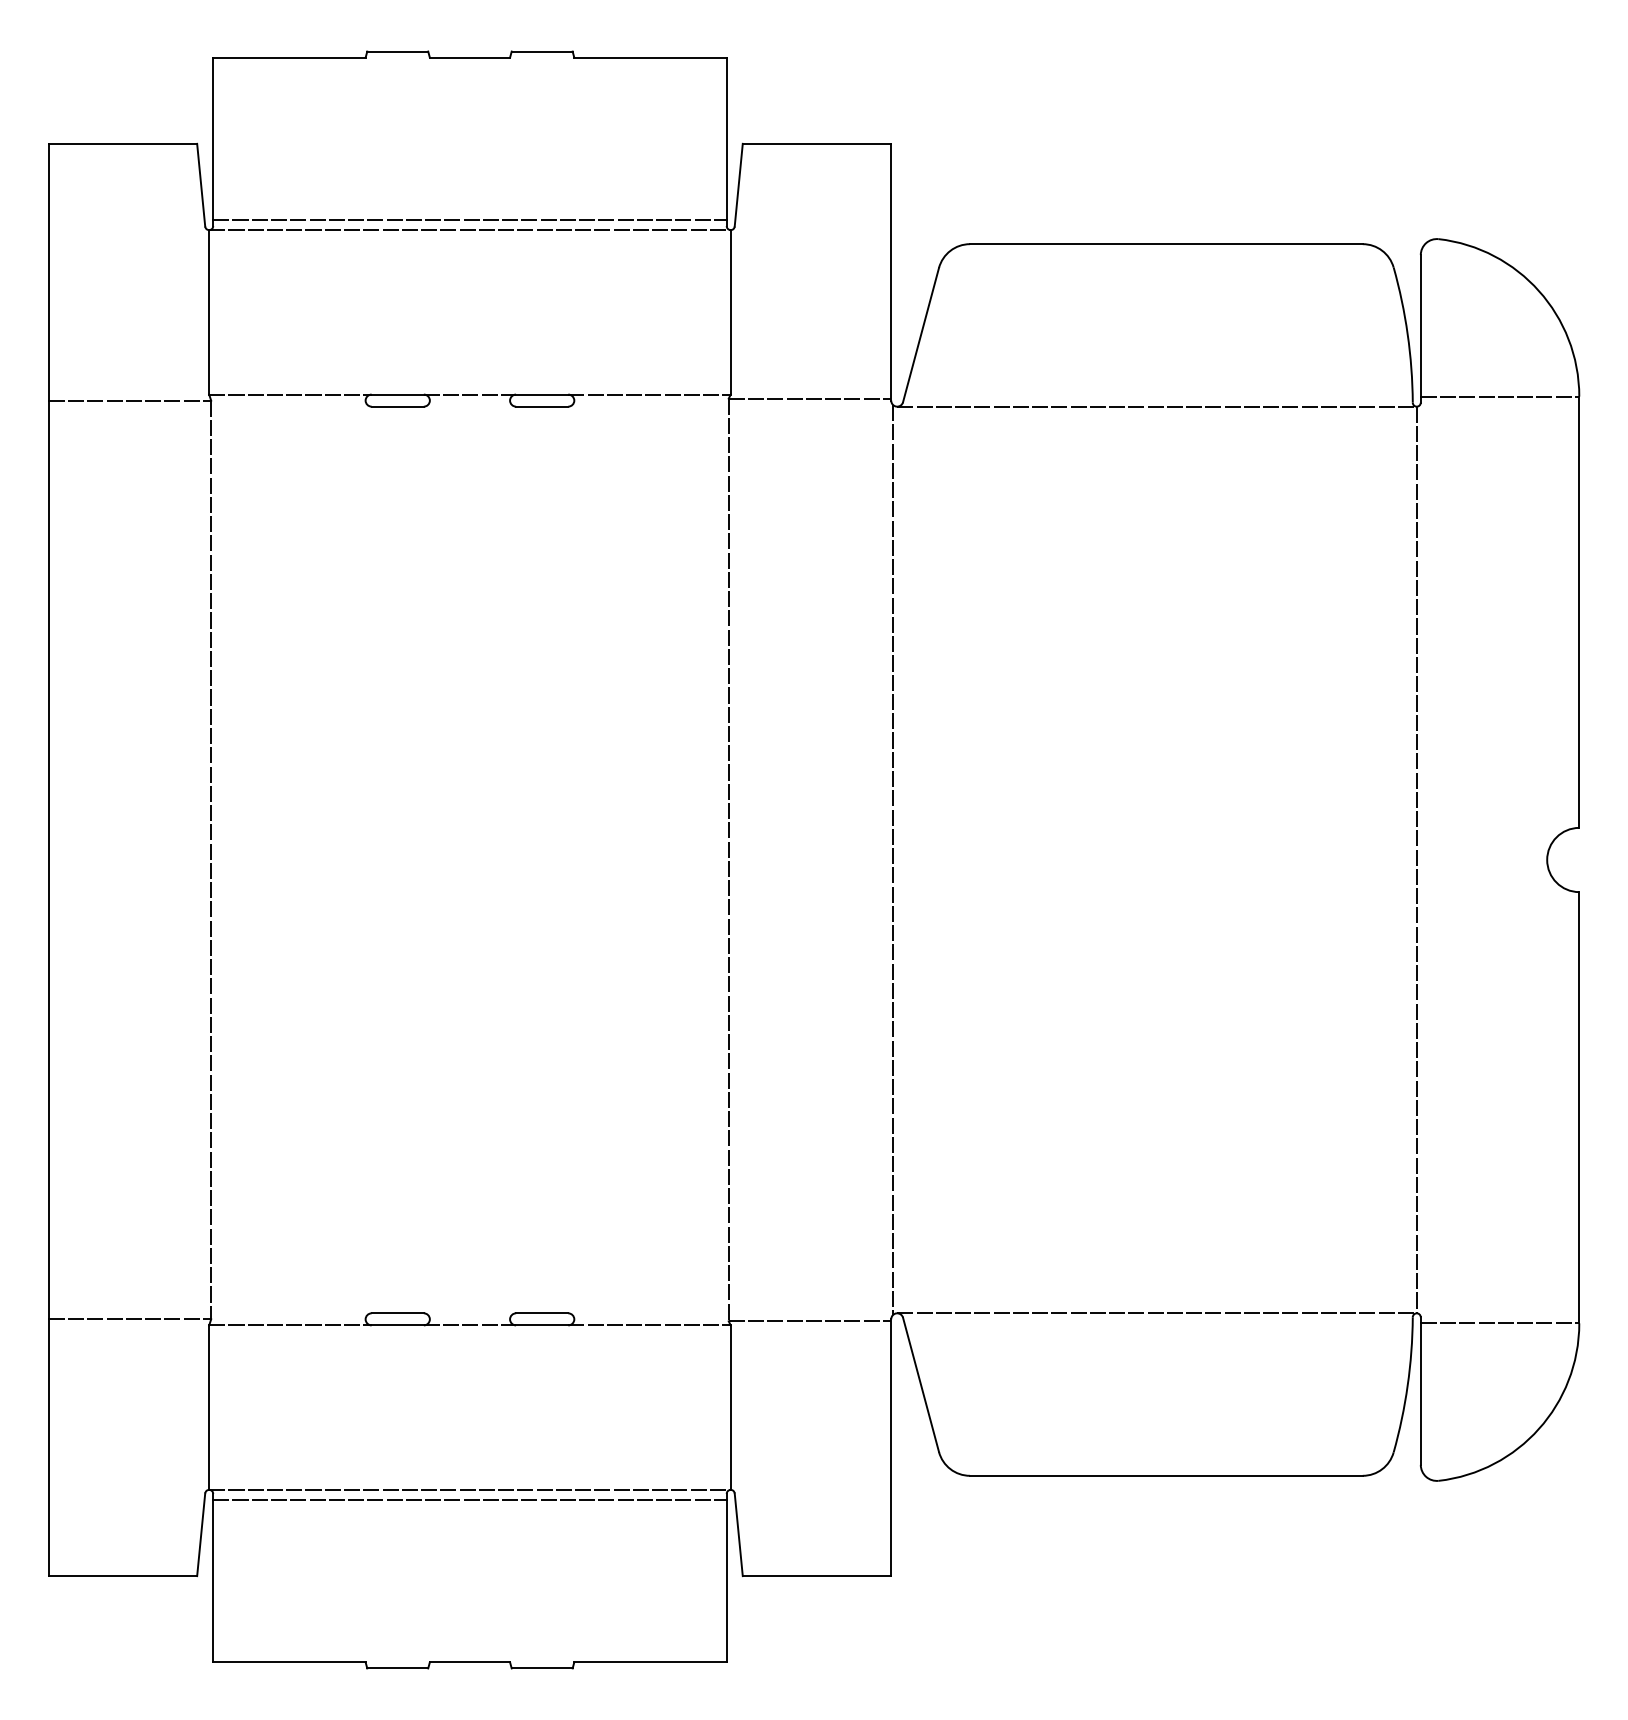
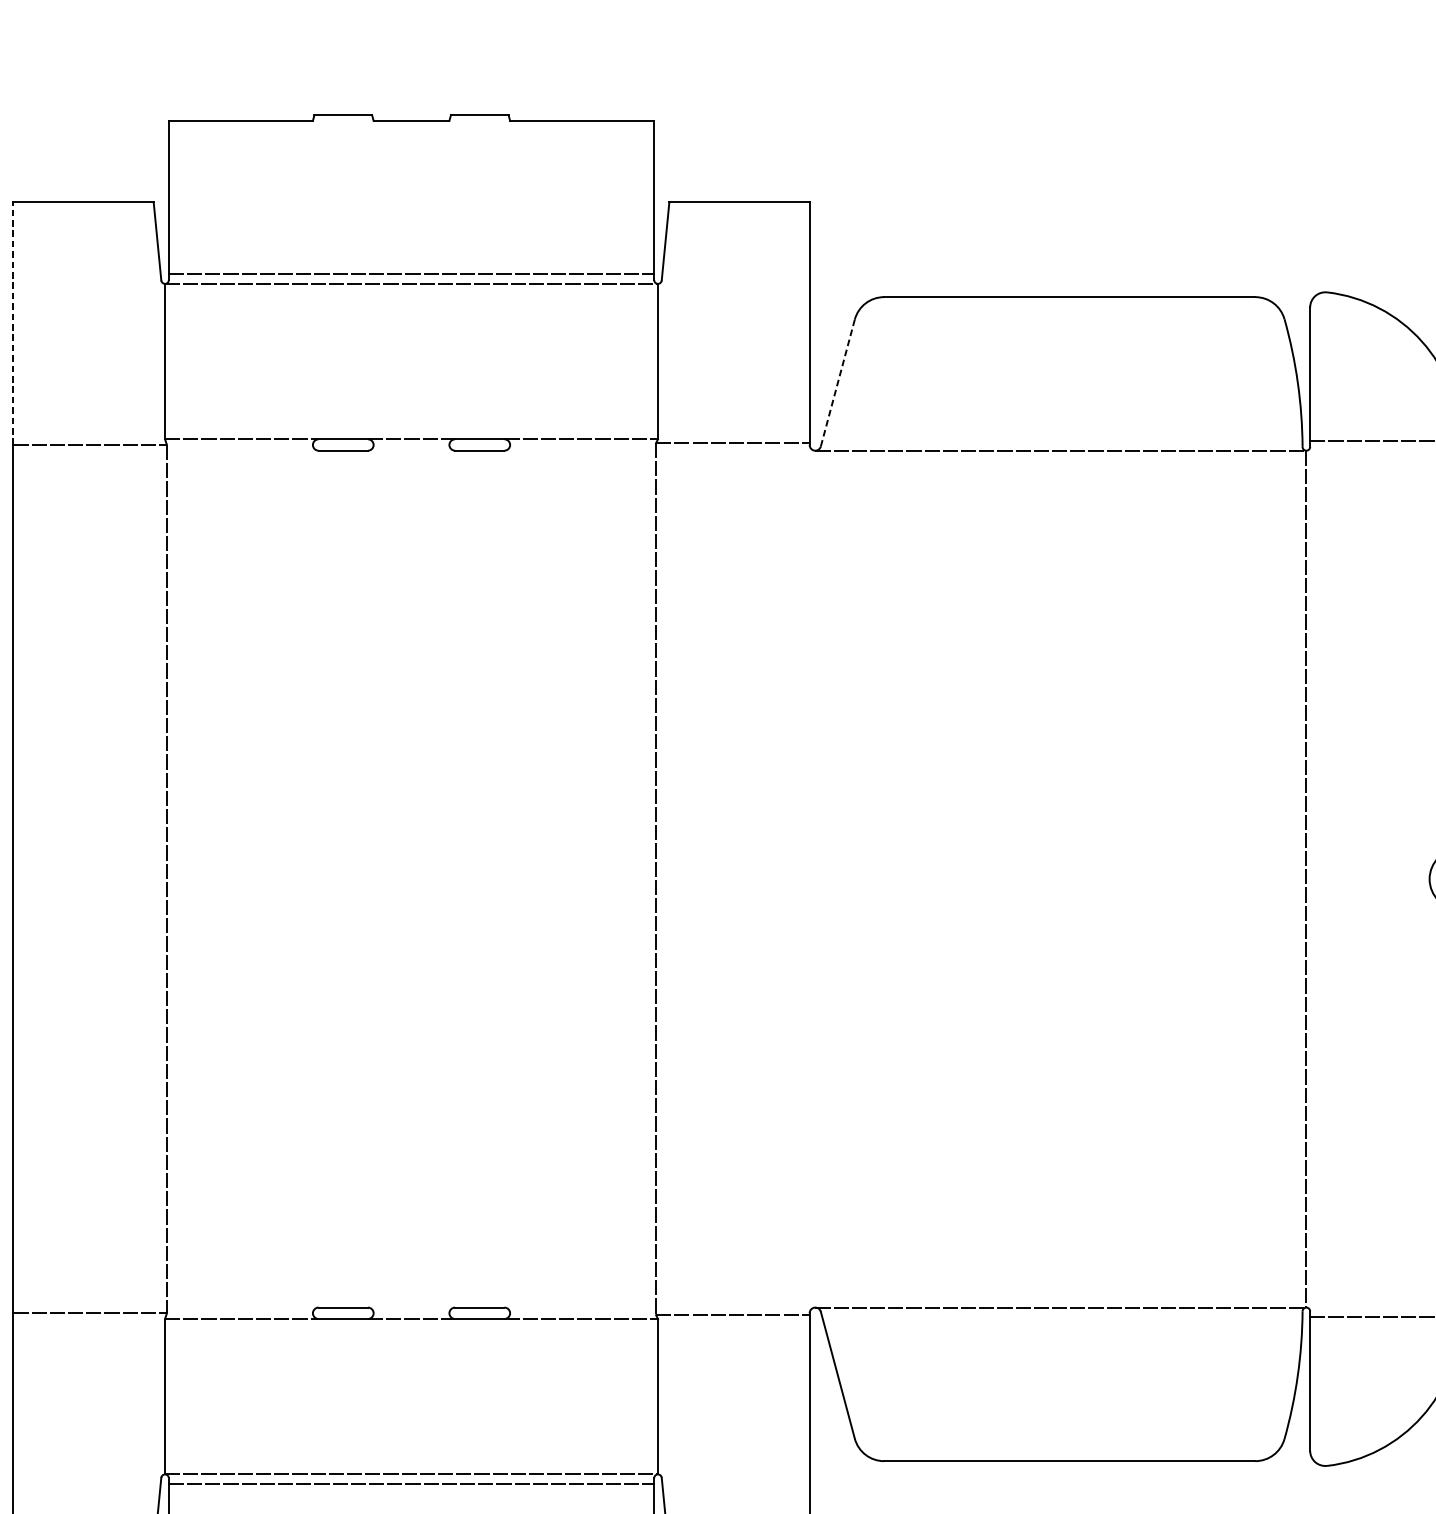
line: (48, 271) -> (13, 322), solid -> dashed
line: (921, 334) -> (838, 382), solid -> dashed
line: (893, 859) -> (811, 878), removed

